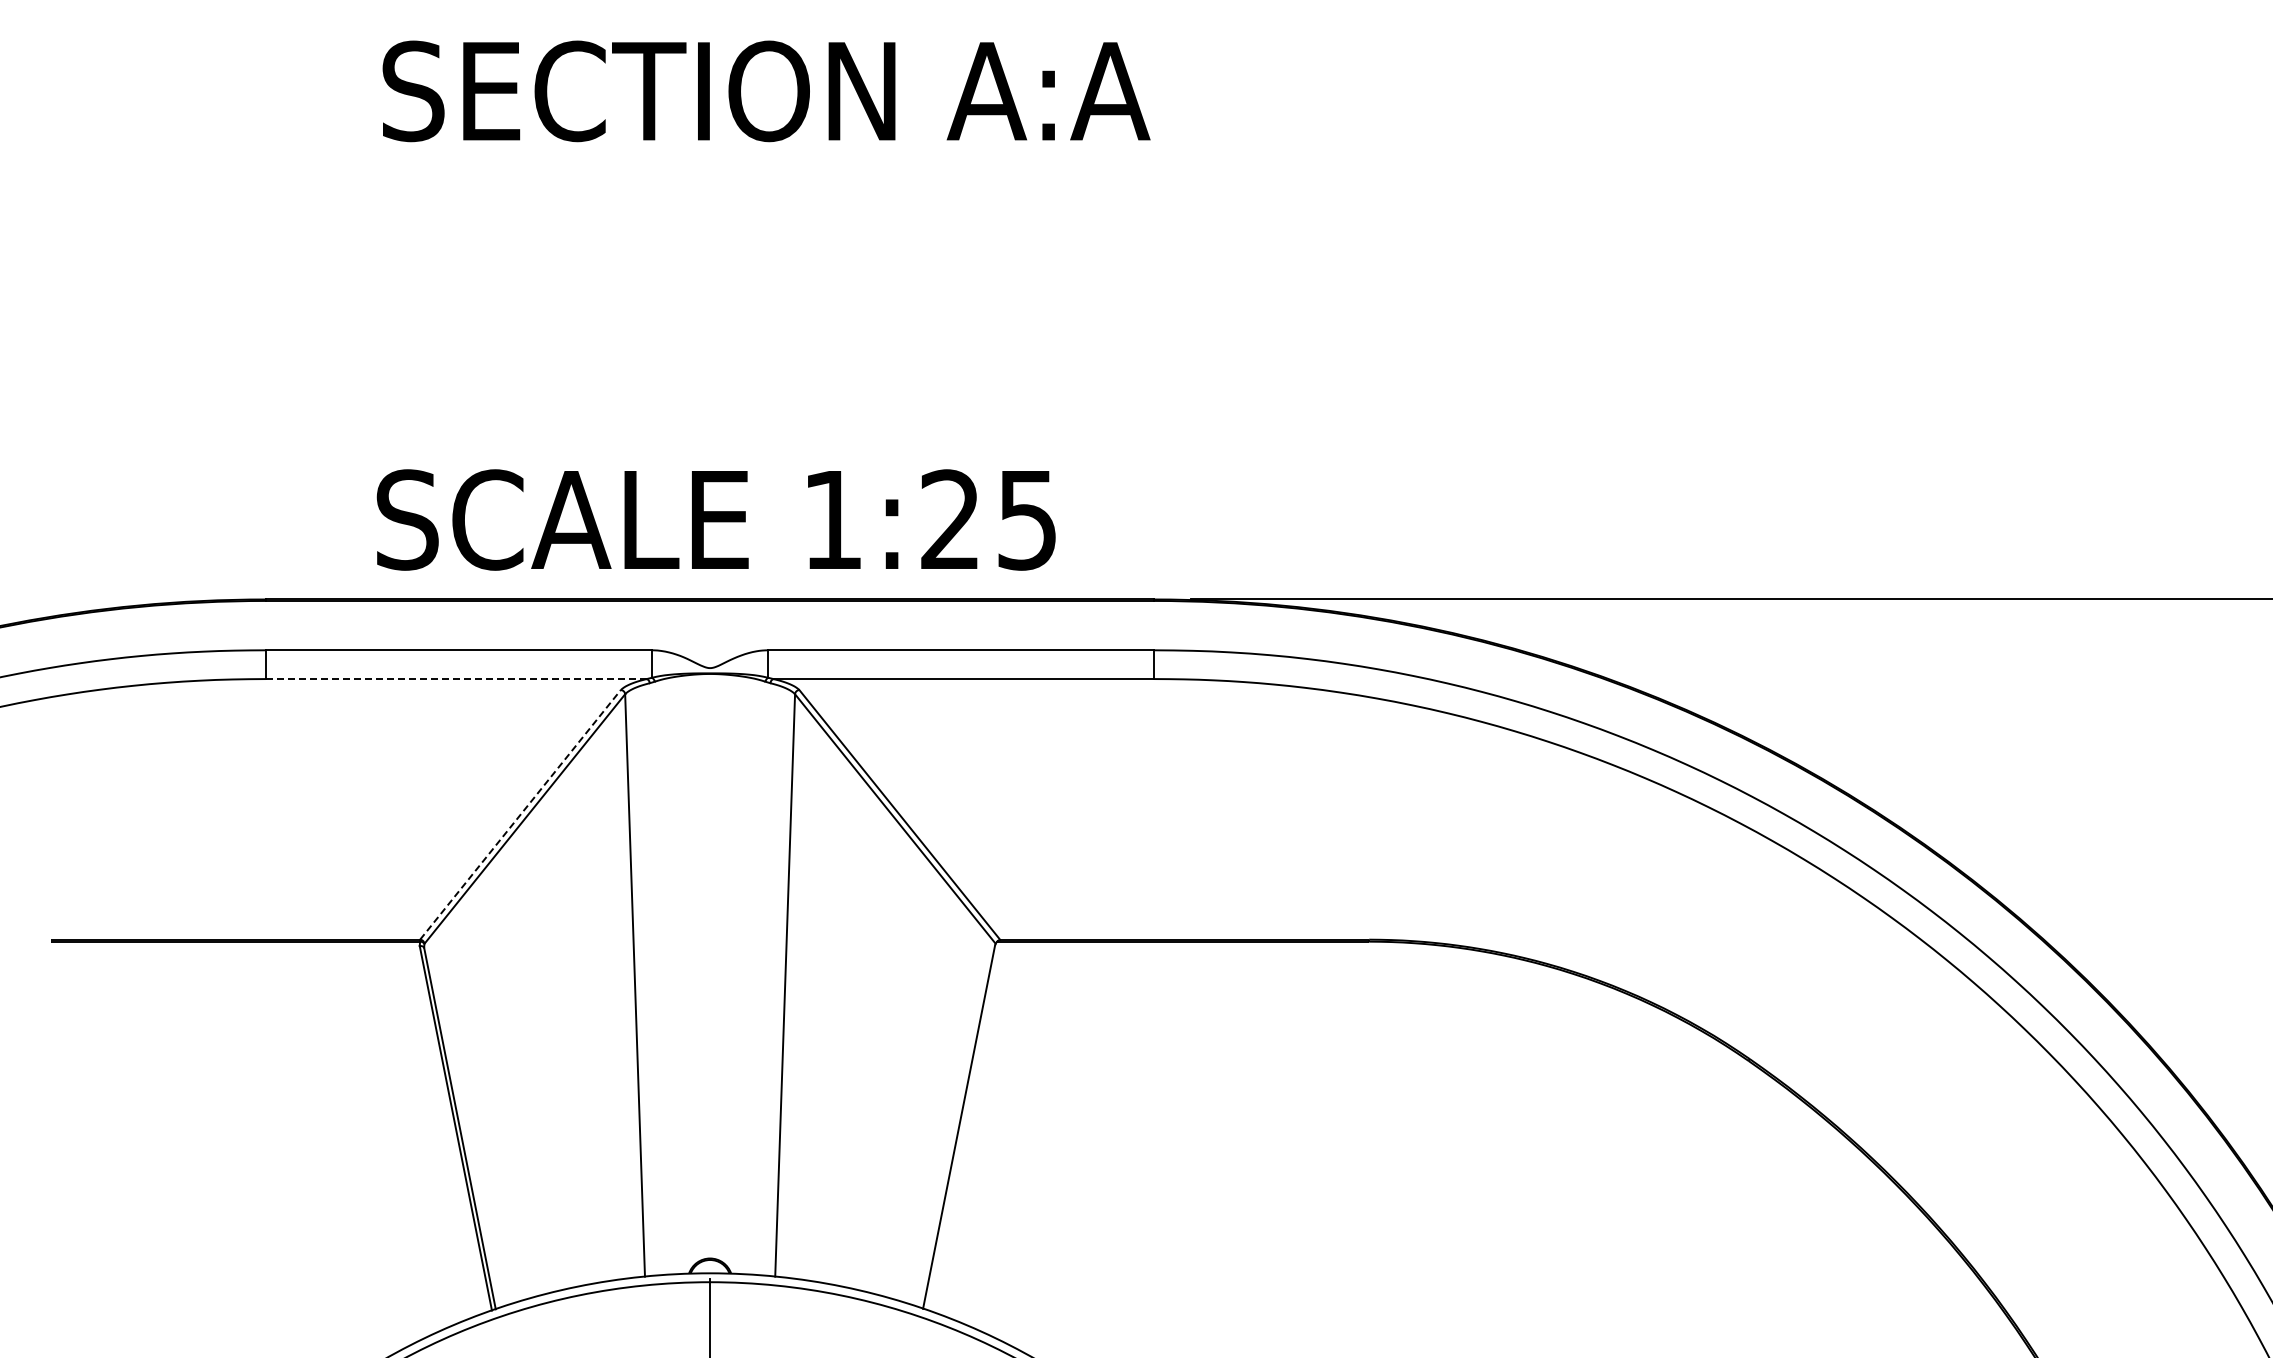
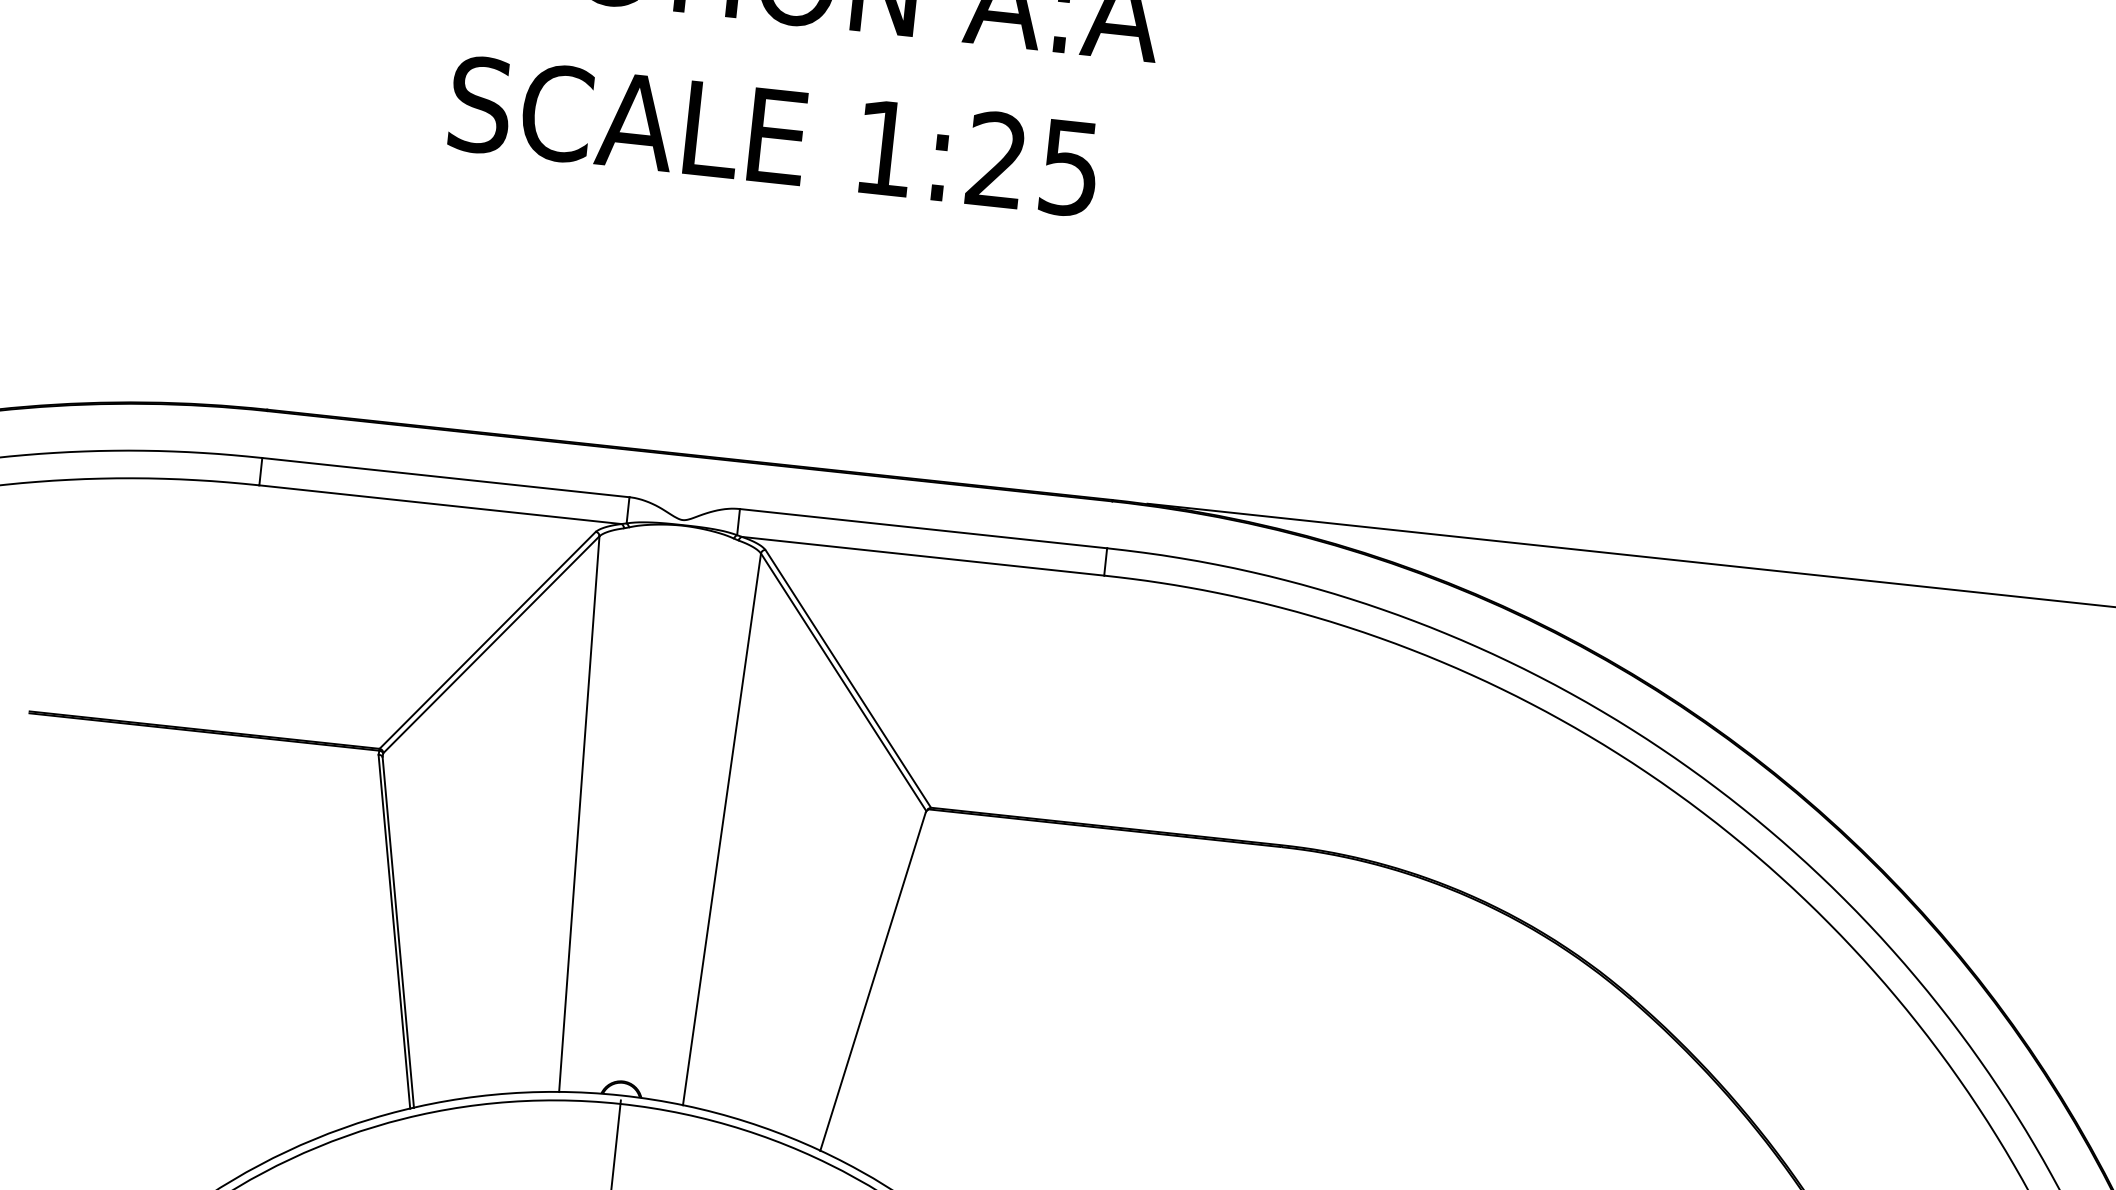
text: (715, 519) -> (773, 135), moved
line: (455, 679) -> (439, 505), dashed -> solid
line: (520, 814) -> (487, 640), dashed -> solid

